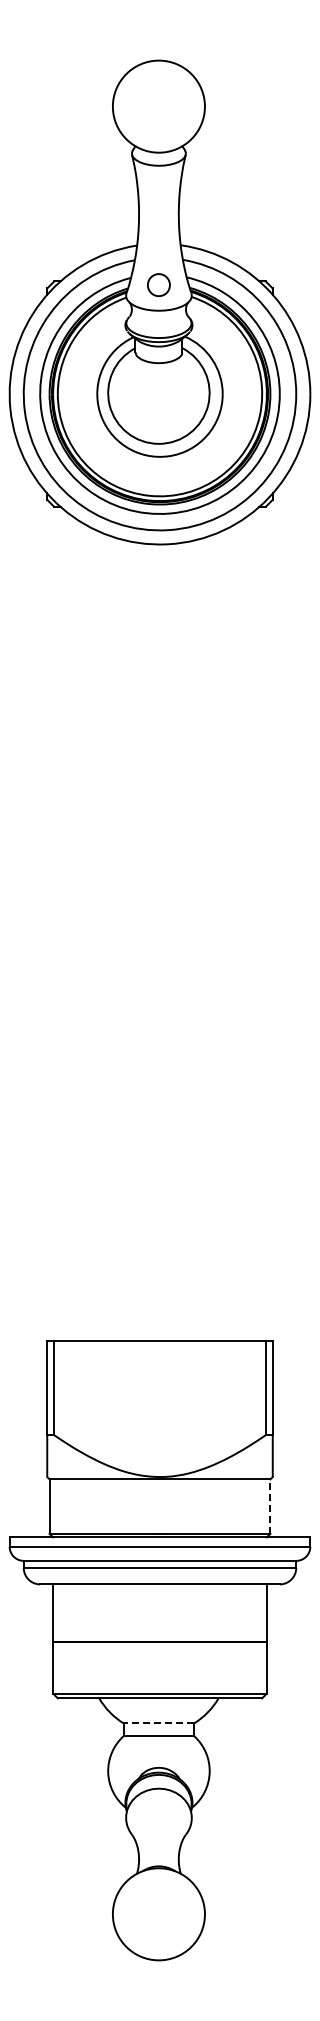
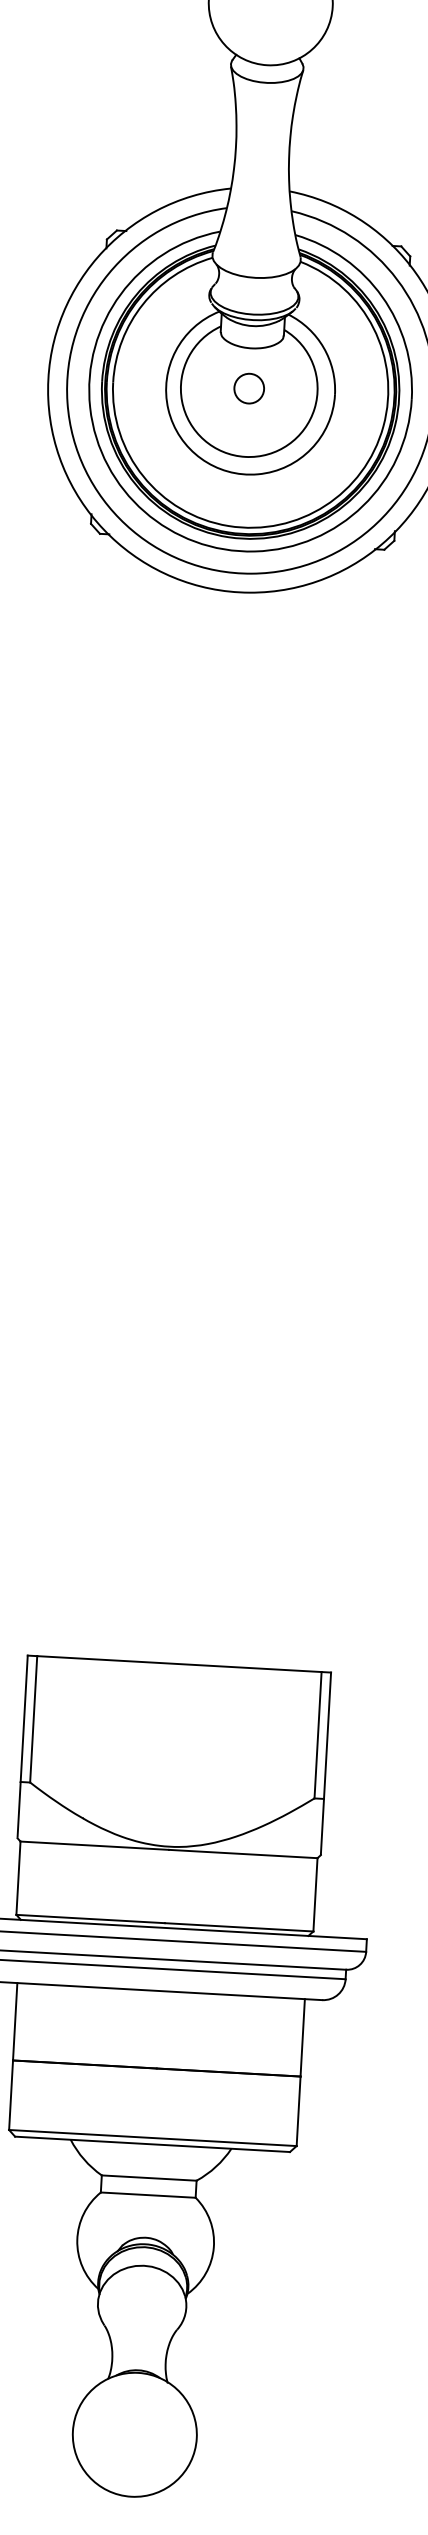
circle: (158, 285) -> (248, 389), moved
line: (270, 1506) -> (315, 1894), dashed -> solid
line: (158, 1723) -> (148, 2178), dashed -> solid

